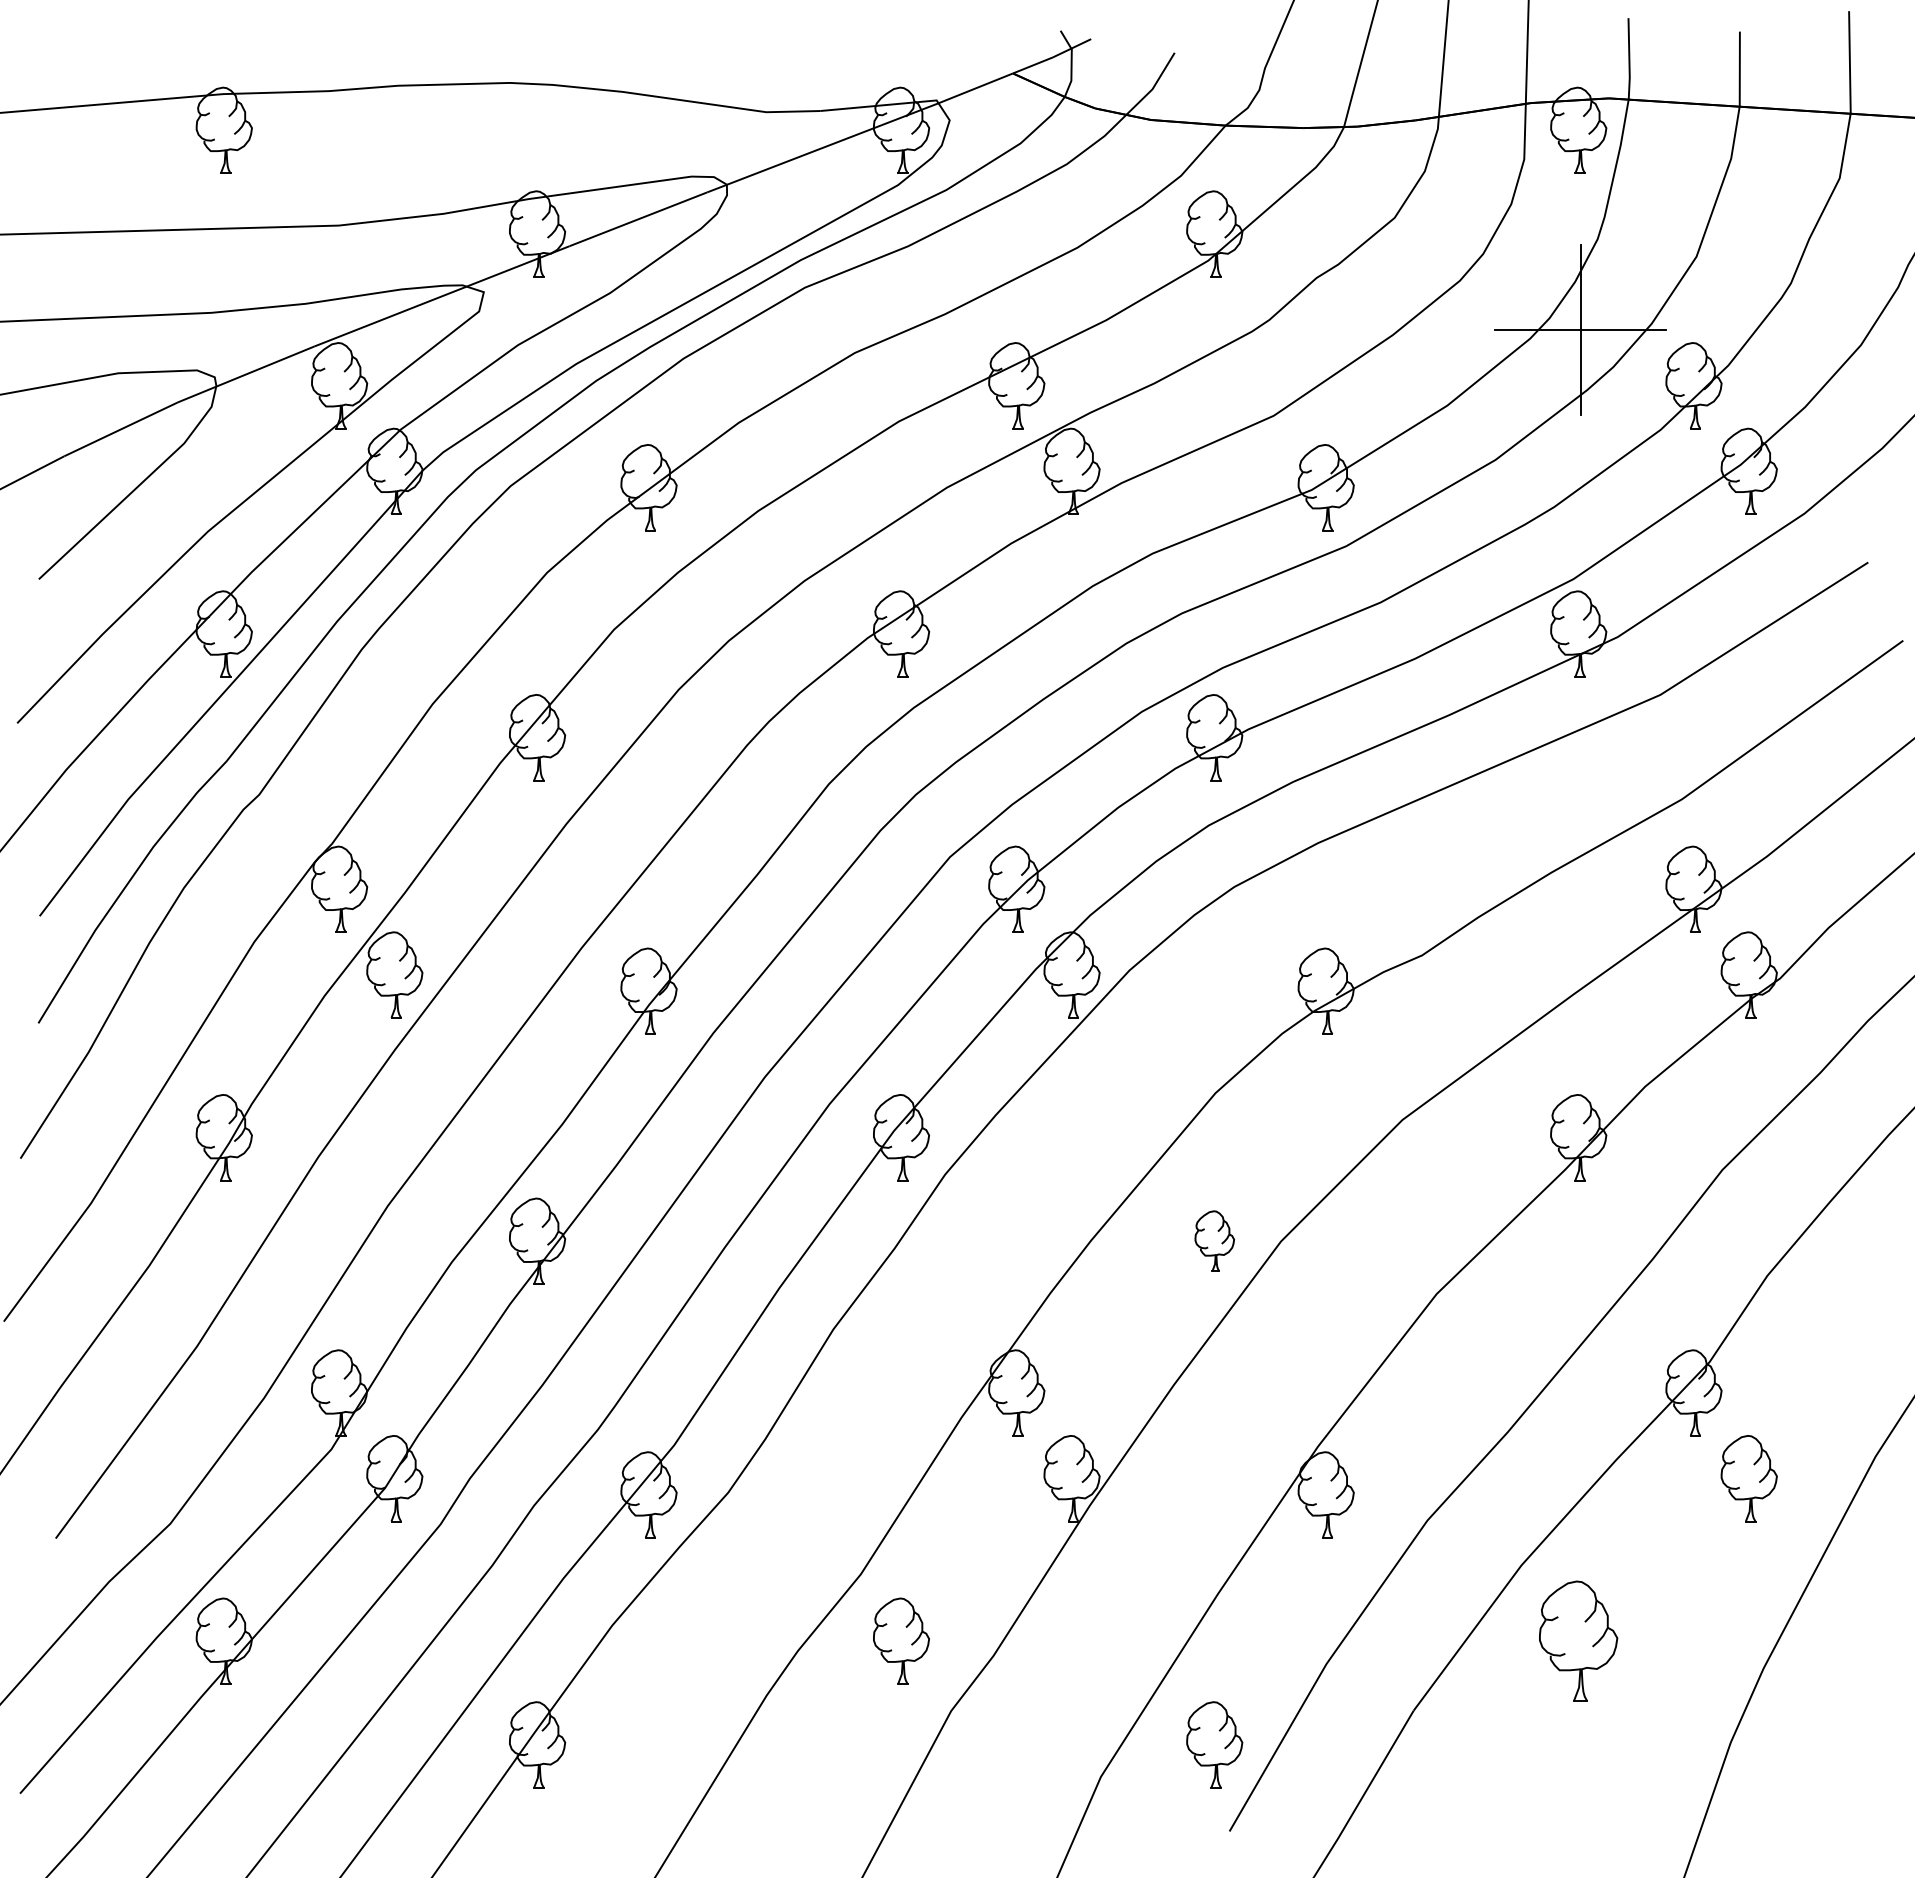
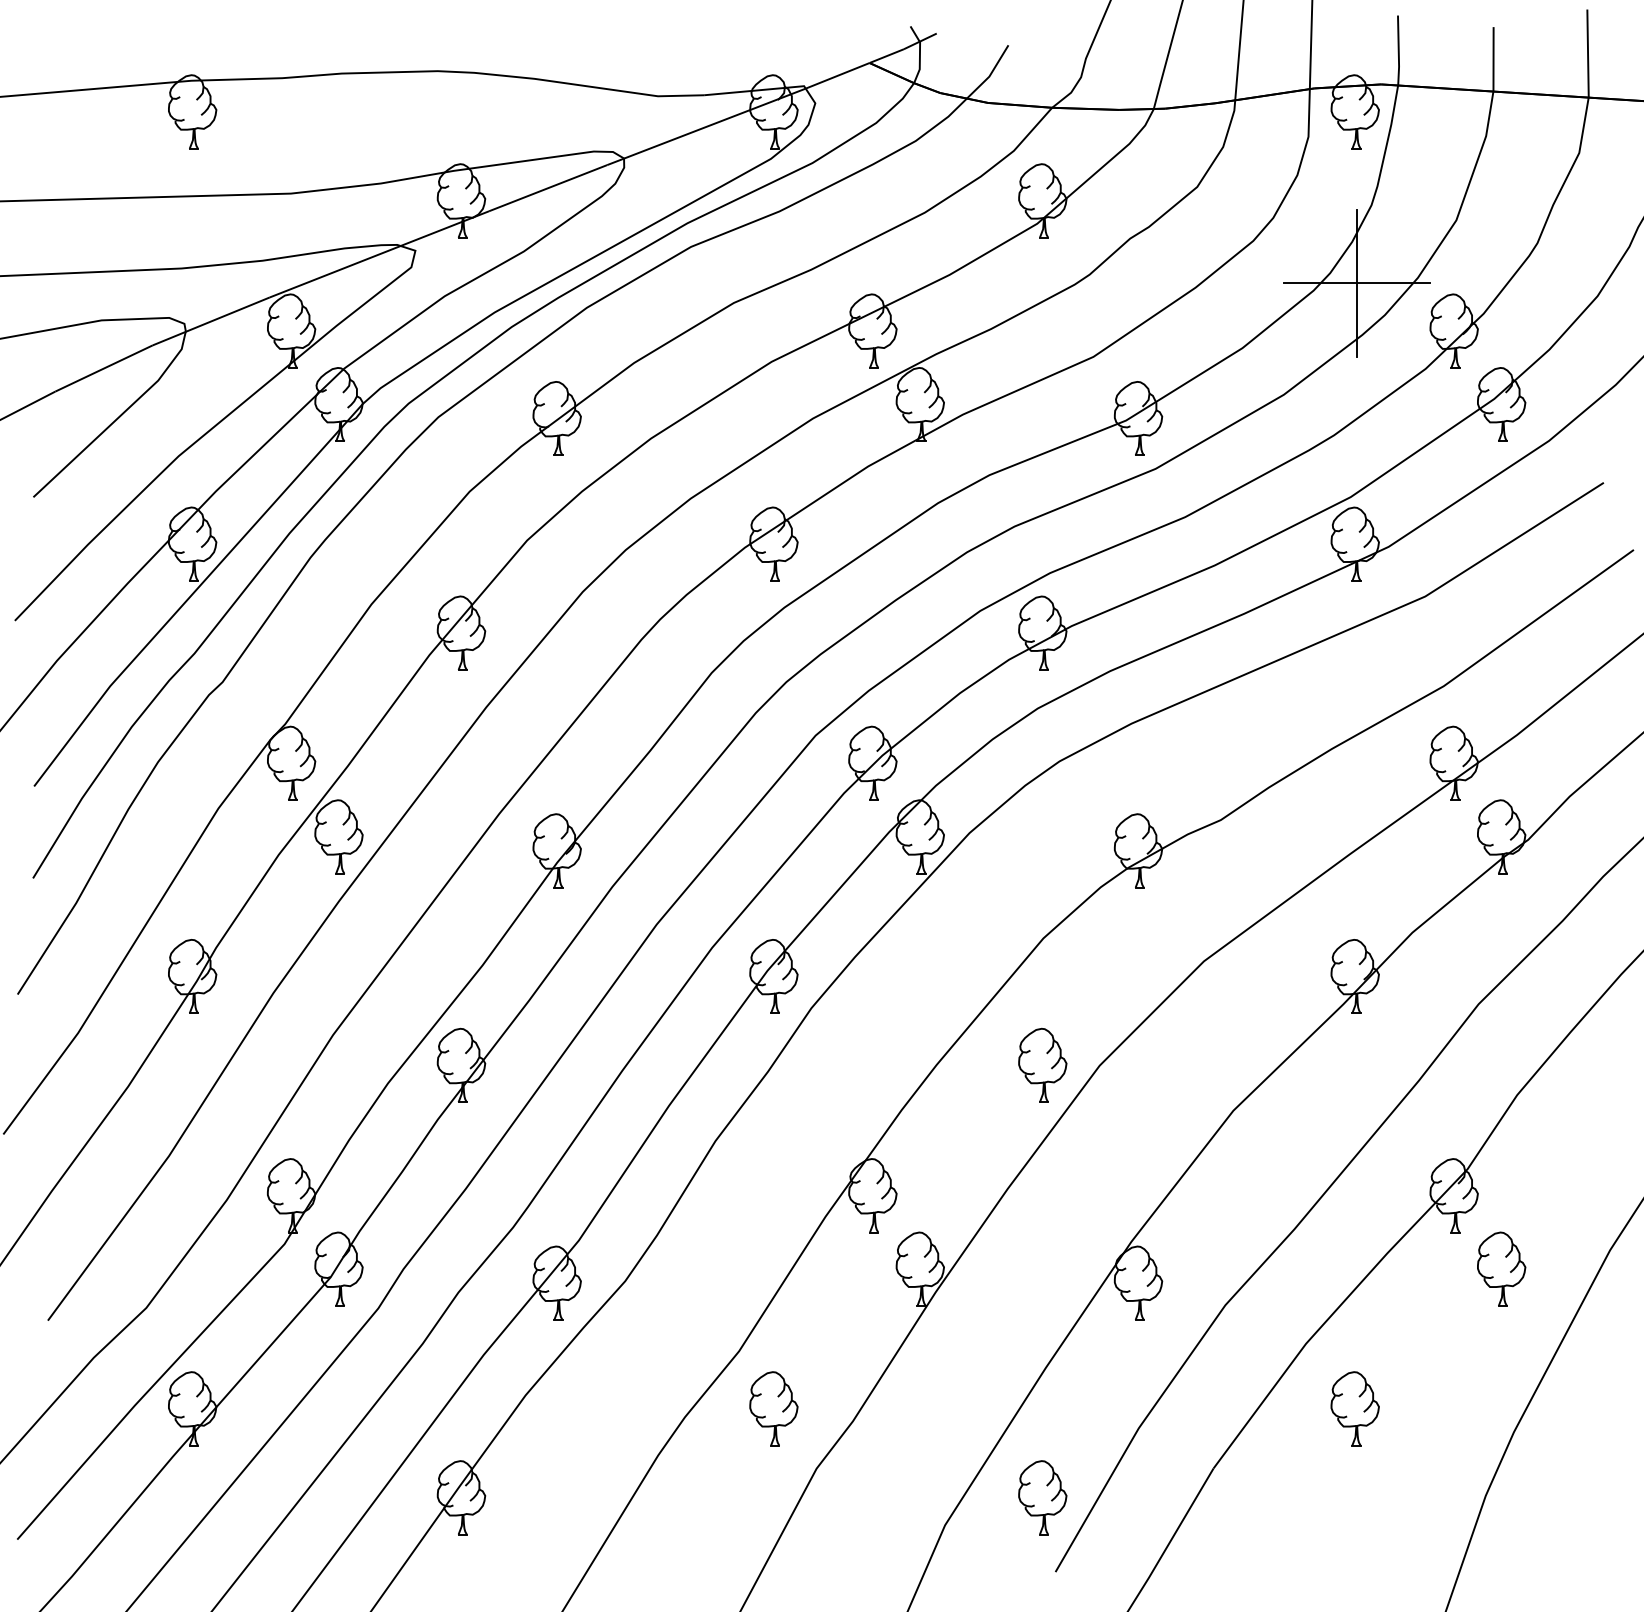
part: (1214, 1240) -> (1042, 1064), size x1.43
part: (1578, 1640) -> (1355, 1408), size x0.71

